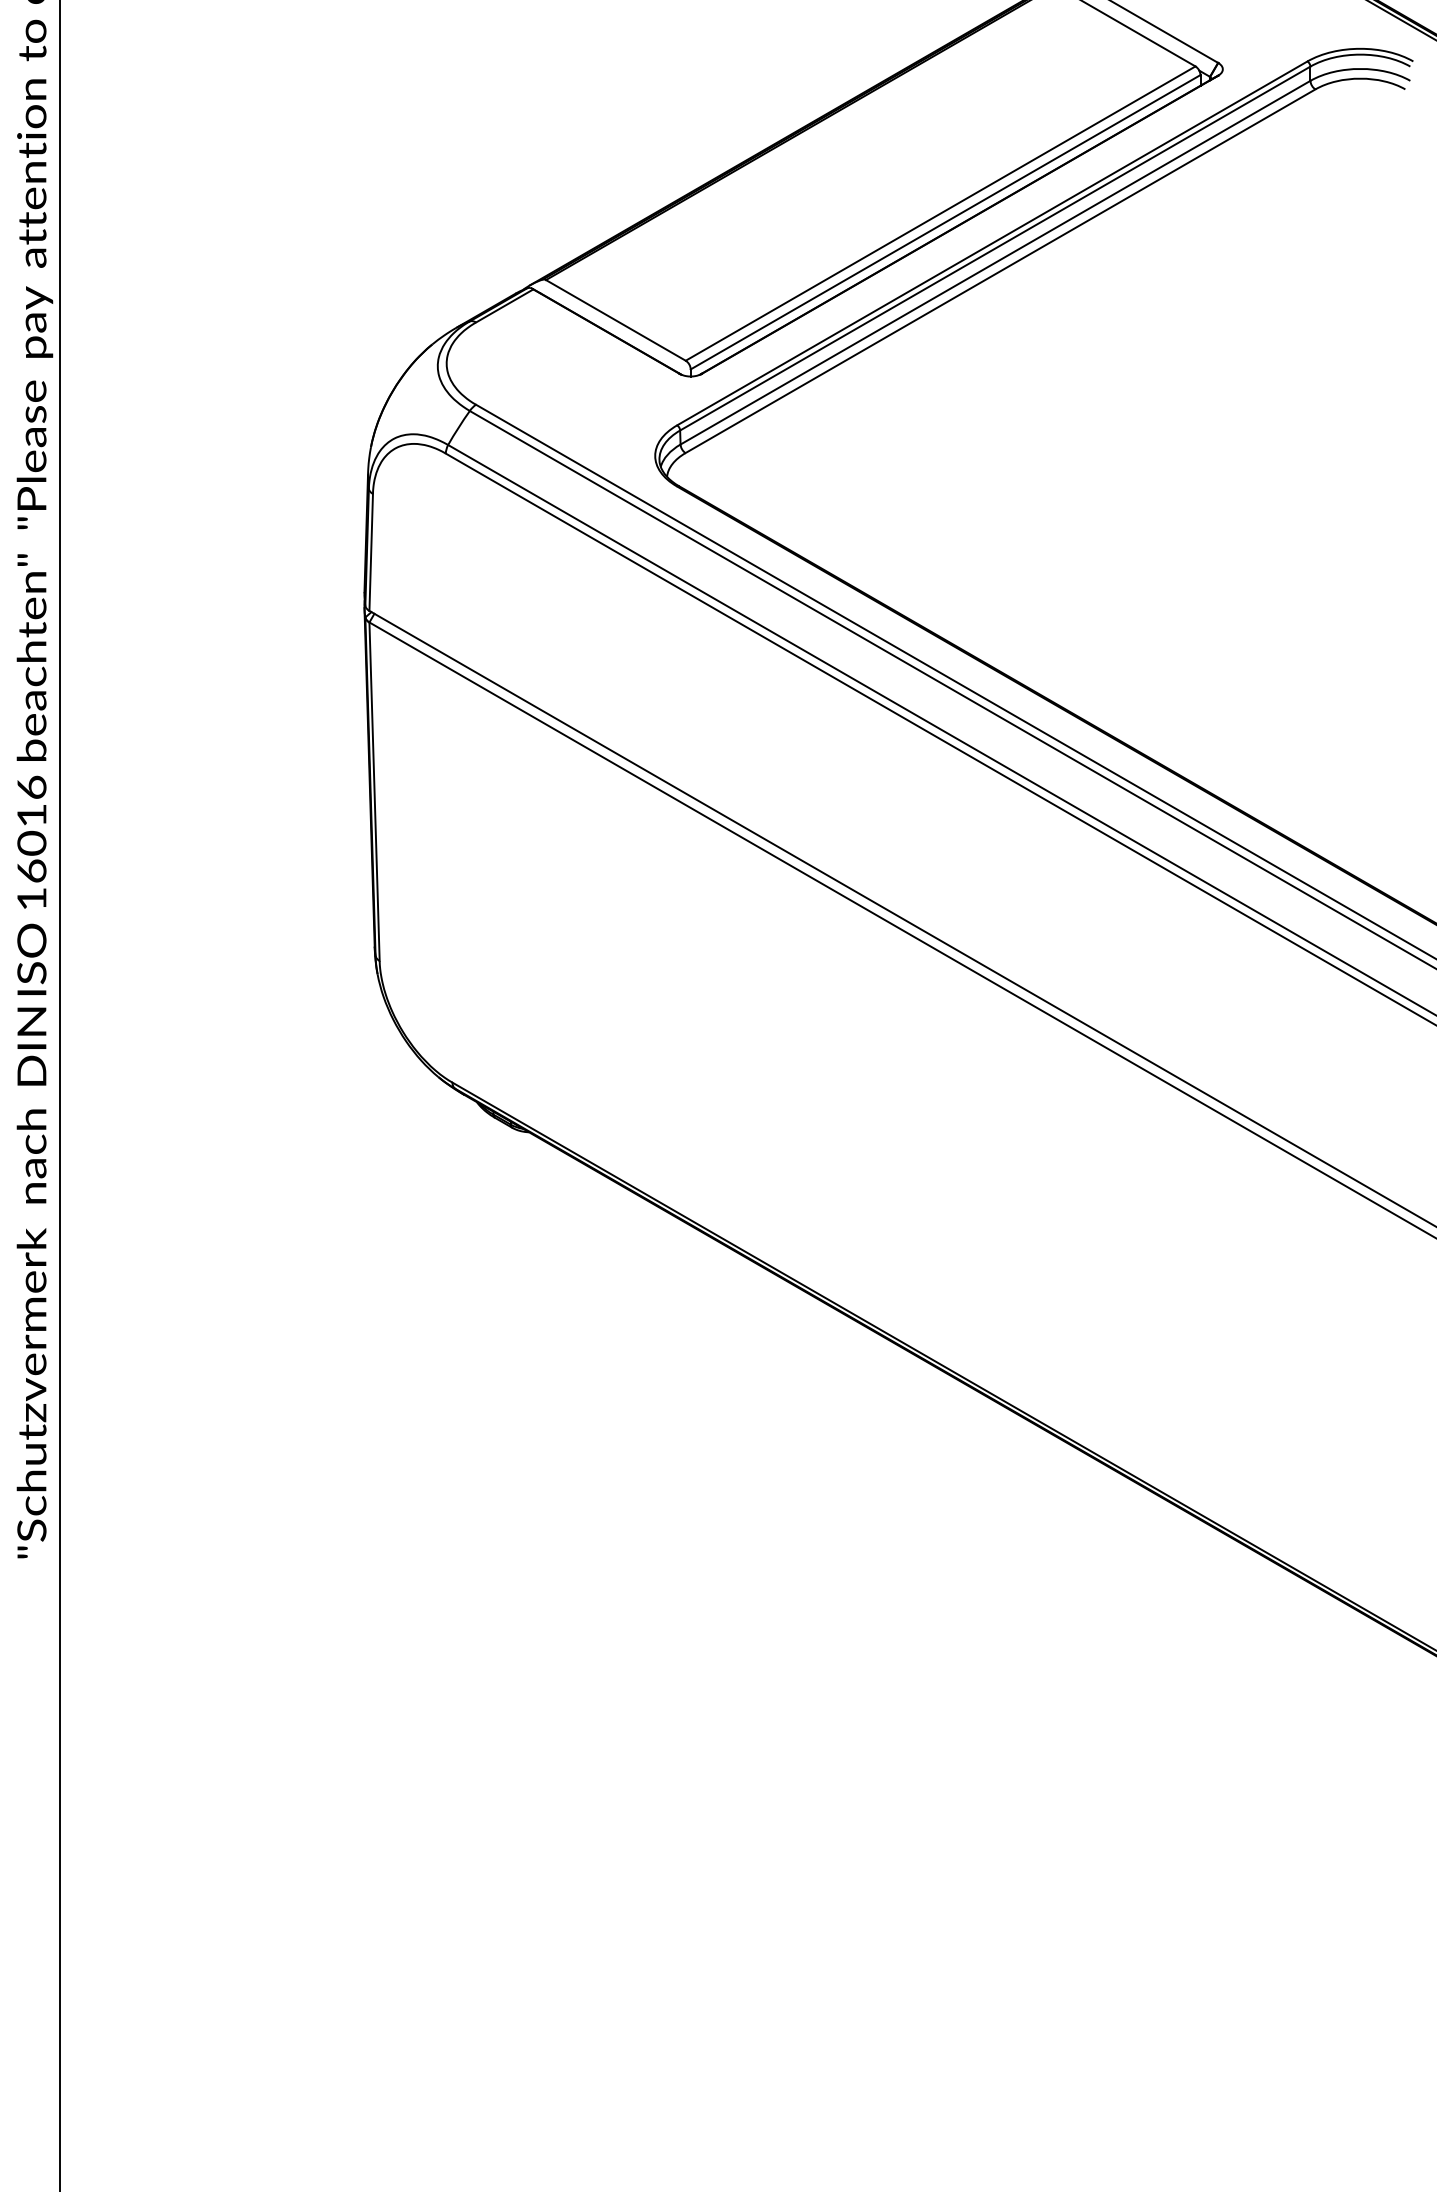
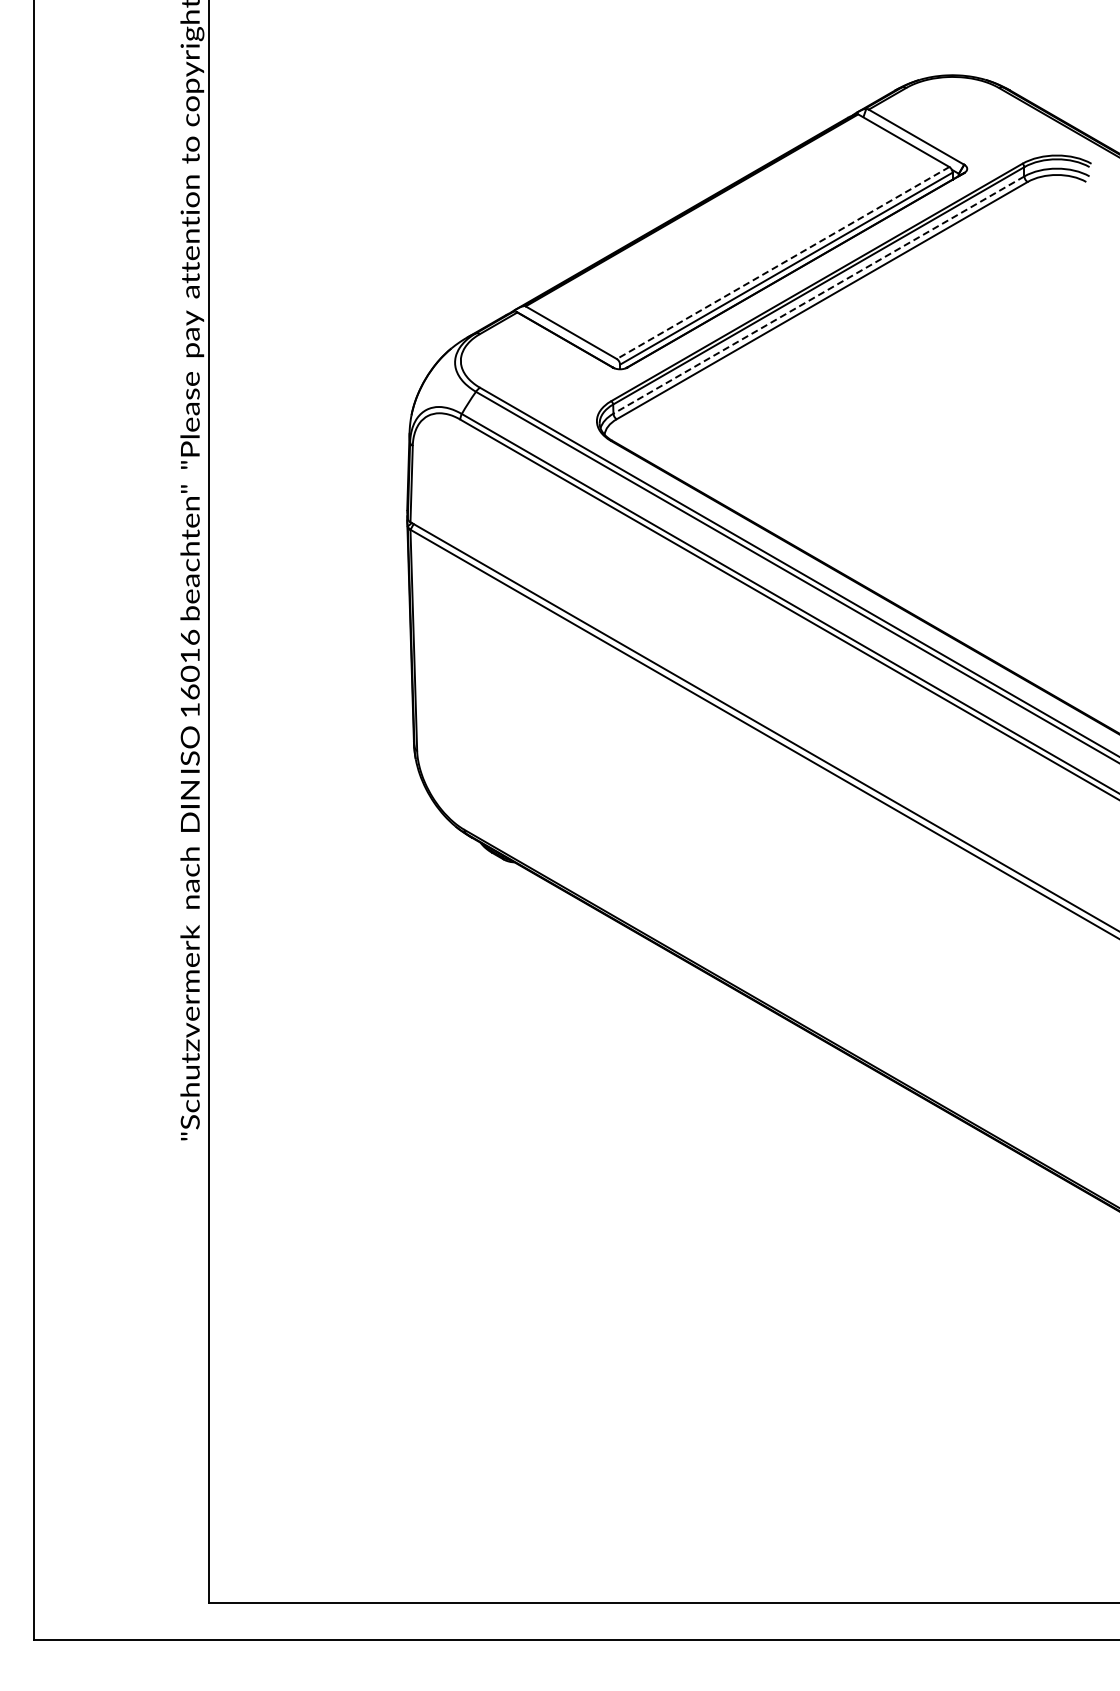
line: (939, 214) -> (782, 263), solid -> dashed
line: (994, 263) -> (818, 295), solid -> dashed

